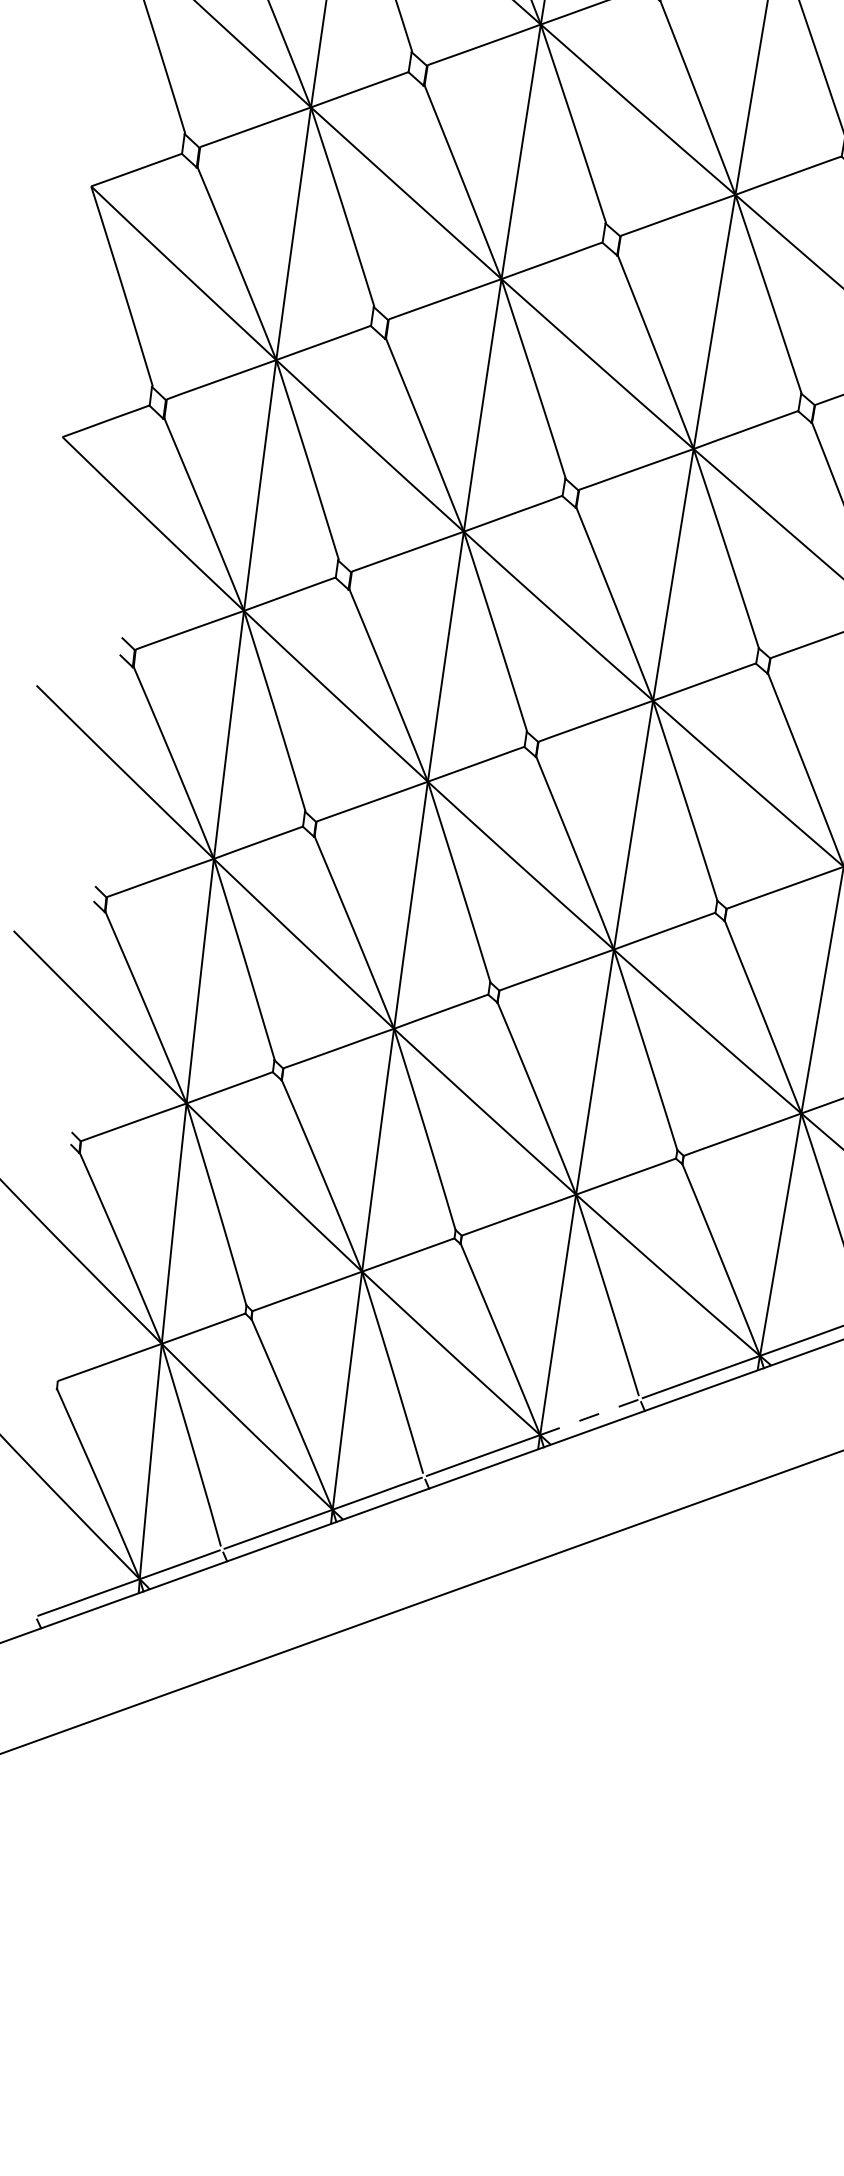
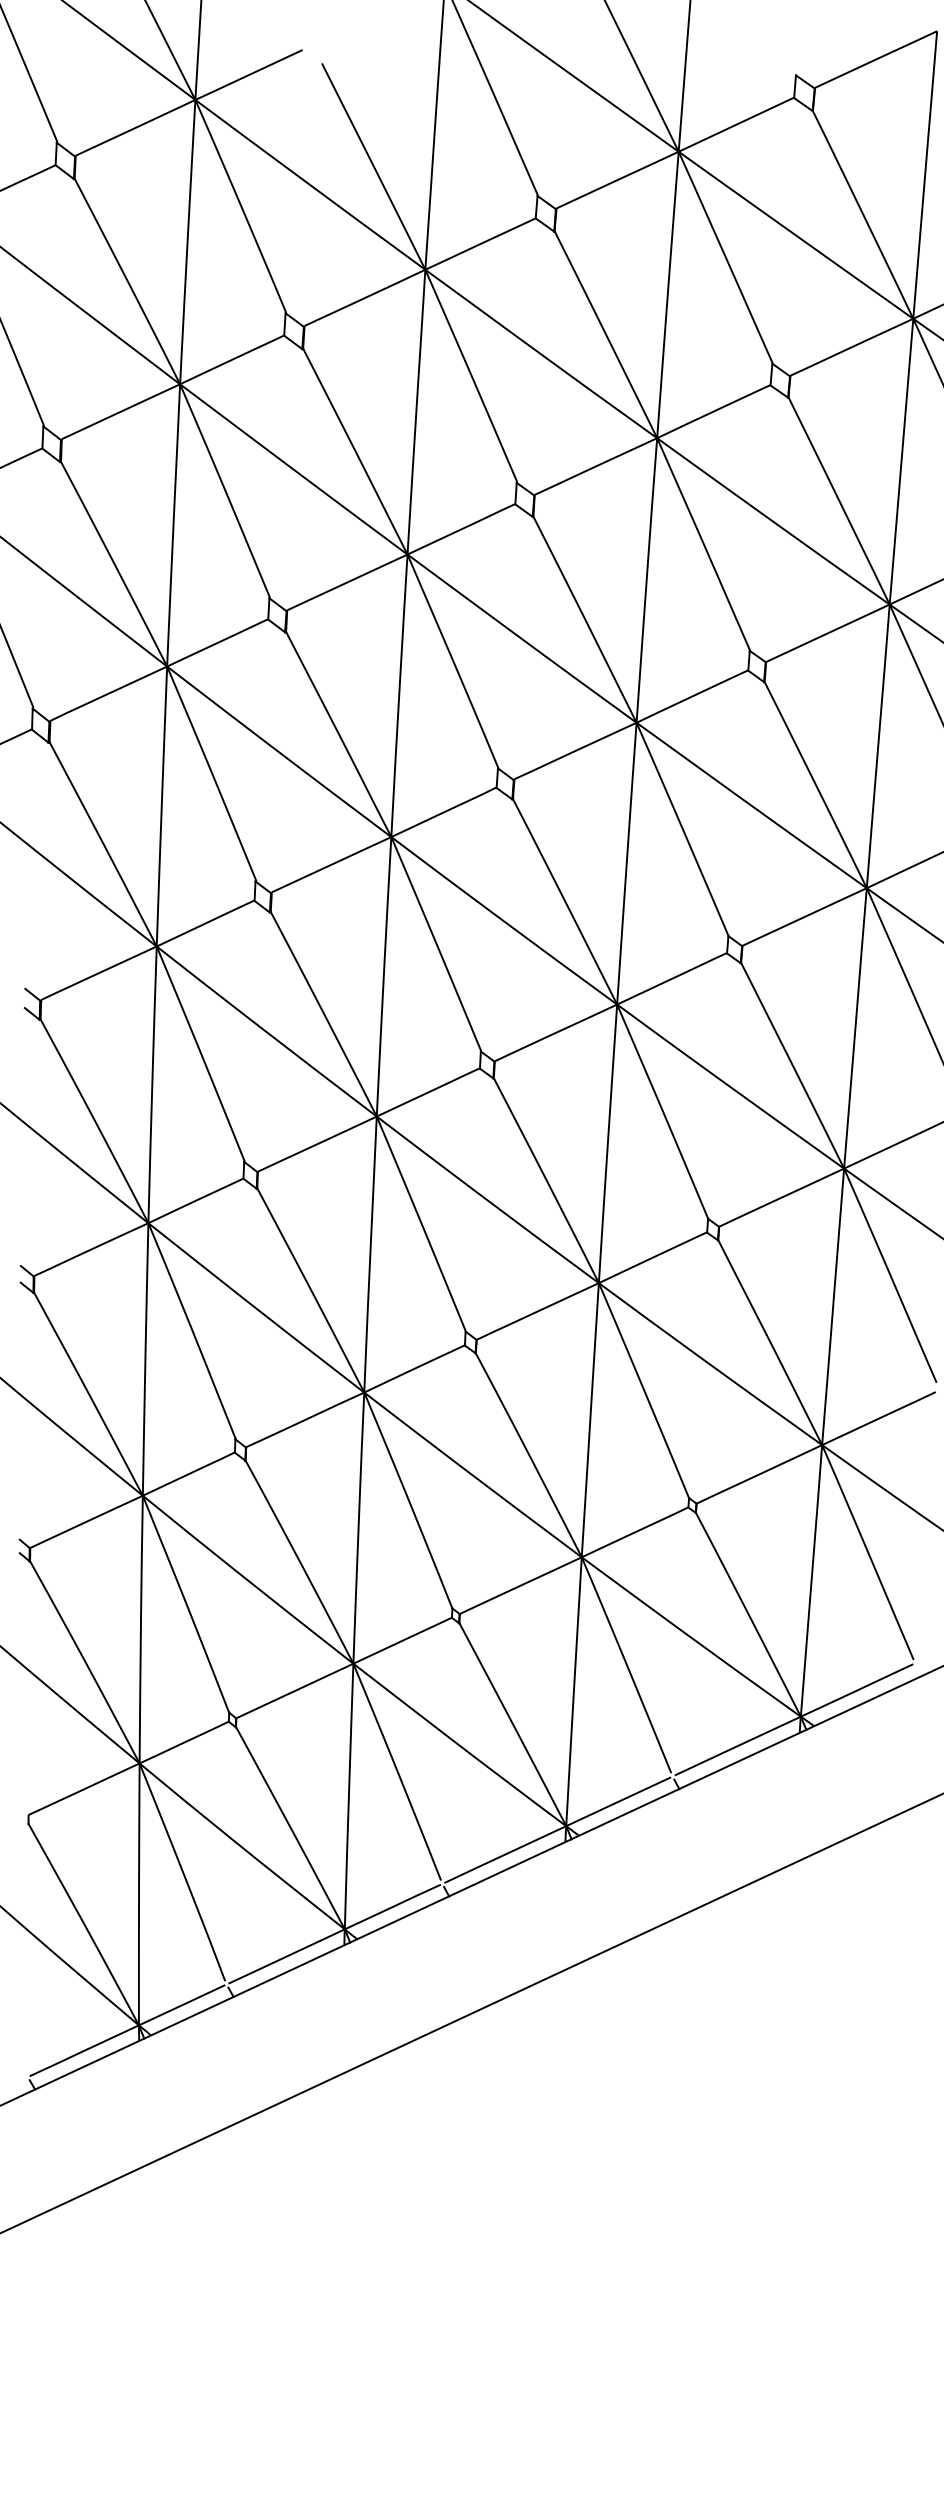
line: (590, 1417) -> (619, 1801), dashed -> solid

